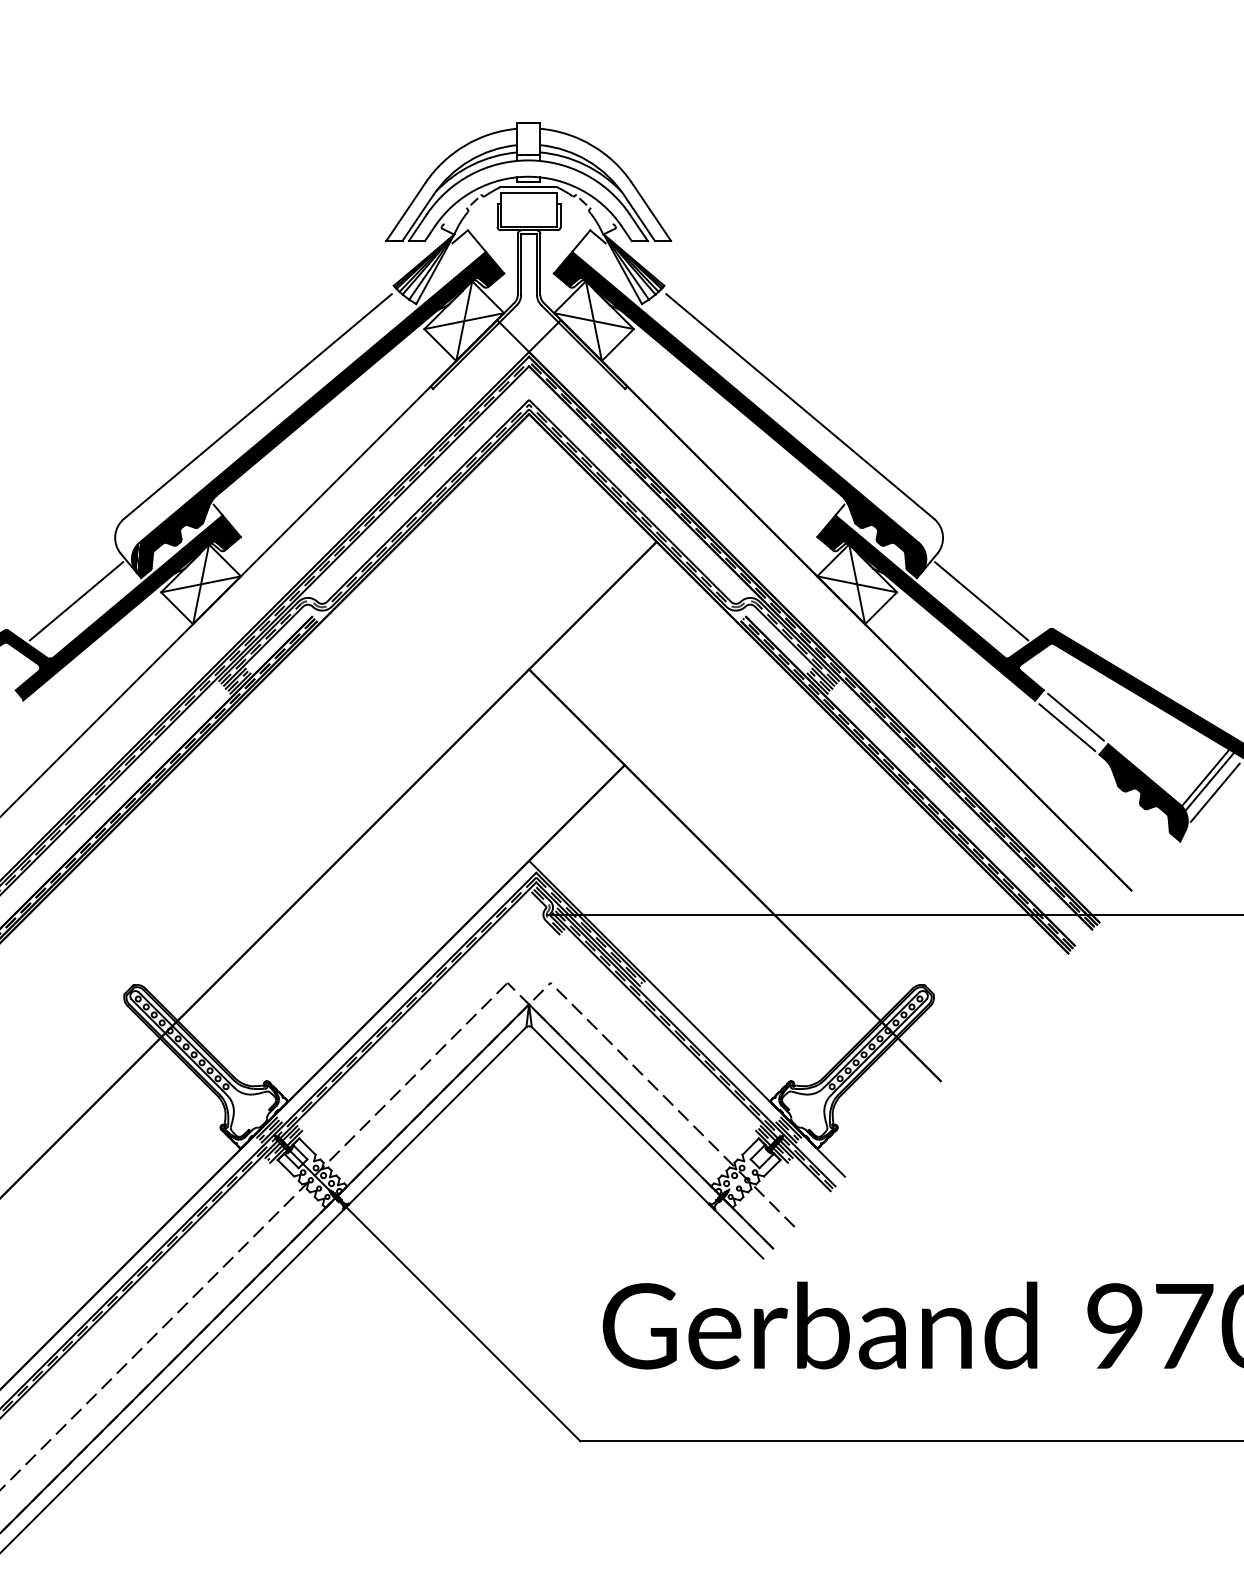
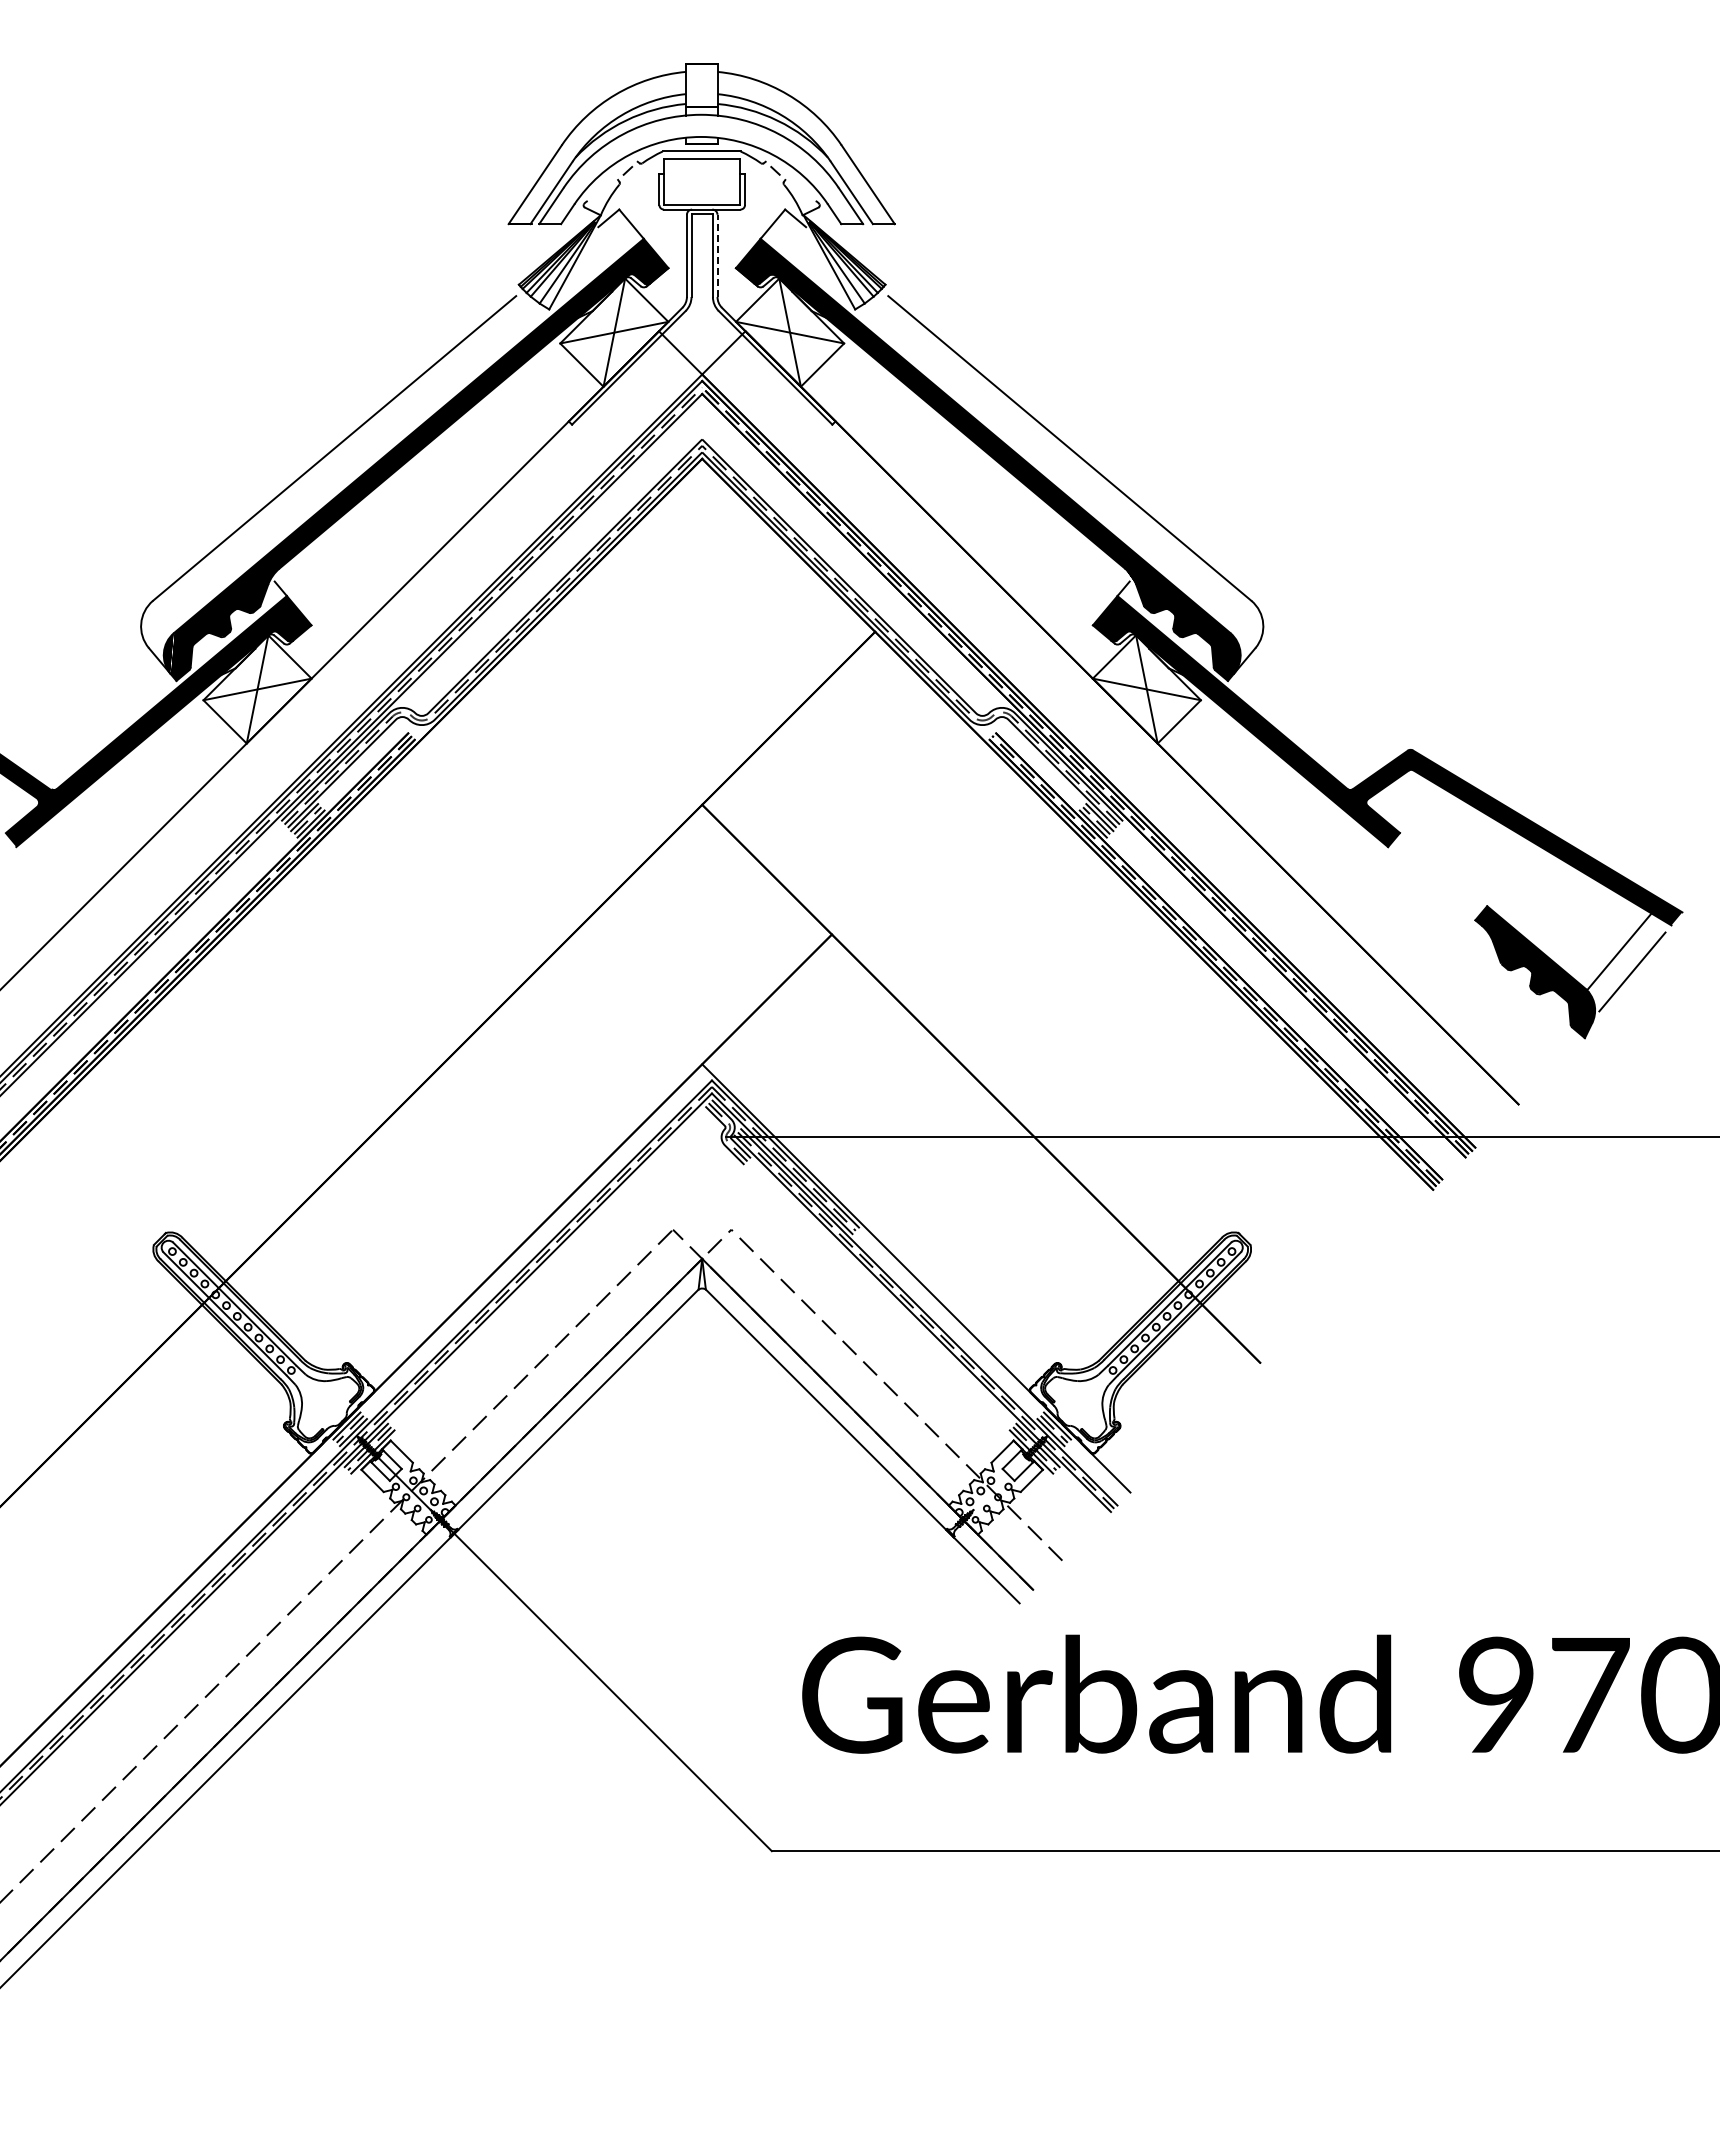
line: (540, 264) -> (717, 255), solid -> dashed
line: (76, 601) -> (88, 712), removed
line: (981, 601) -> (1315, 712), removed
line: (1075, 717) -> (1443, 869), removed
line: (1067, 727) -> (1431, 883), removed
line: (1210, 781) -> (1625, 956), removed

